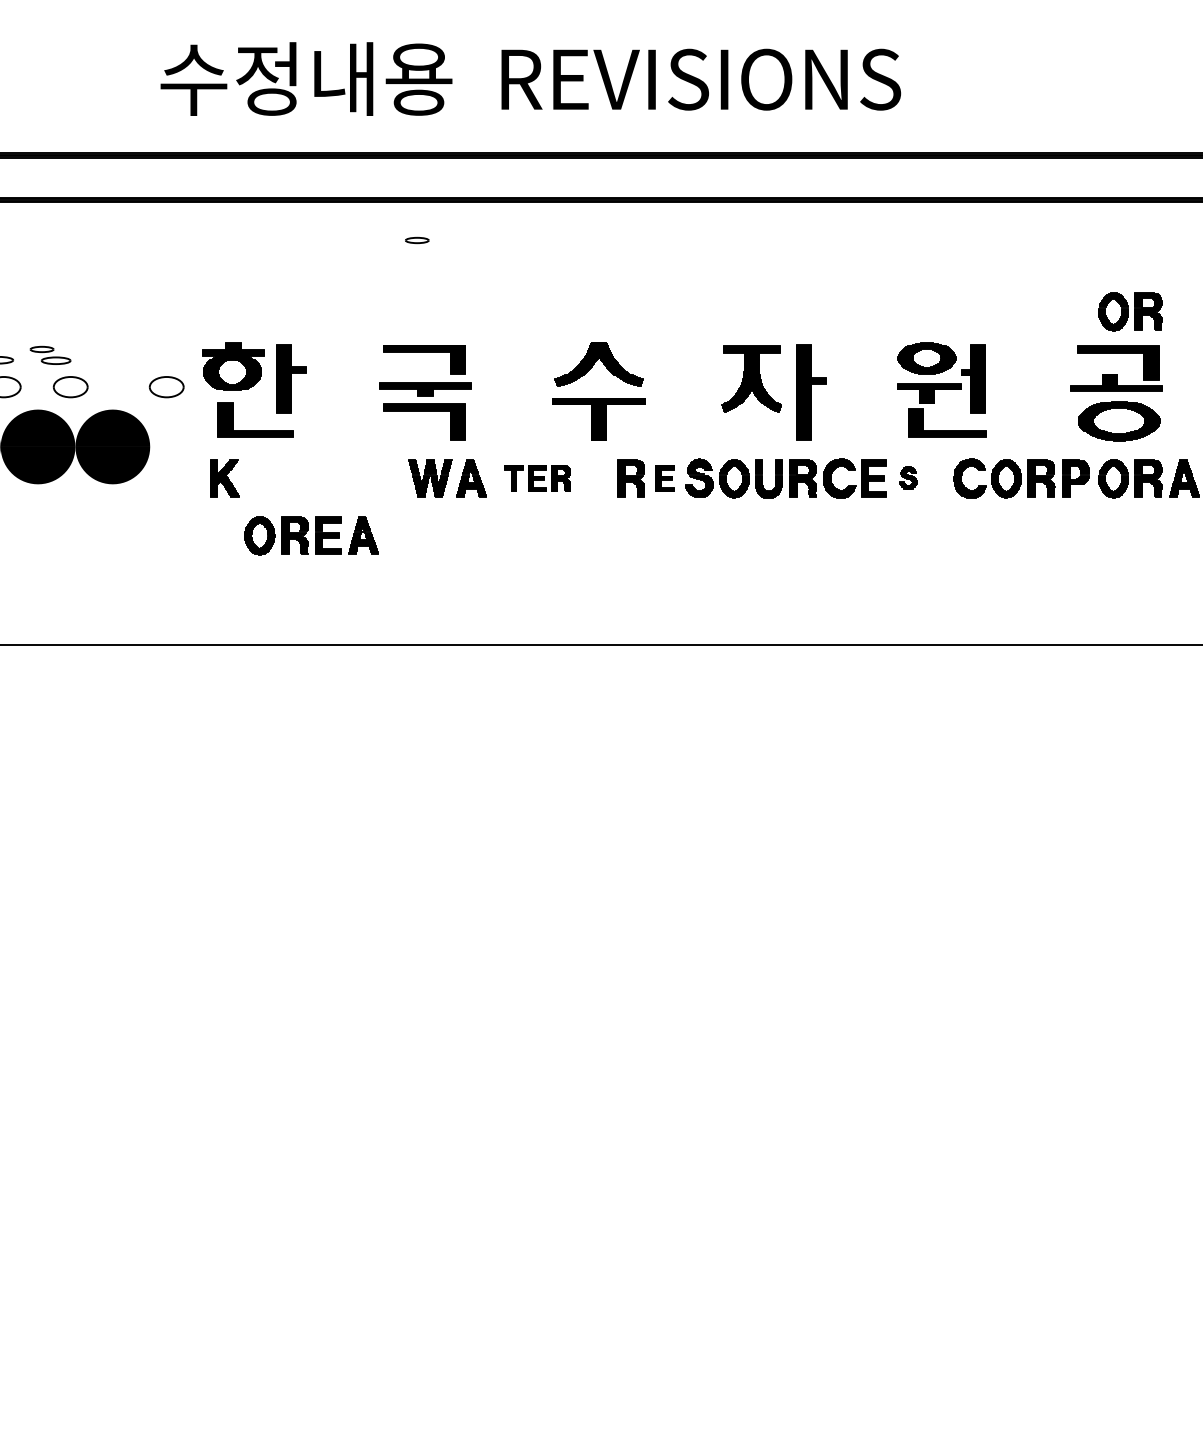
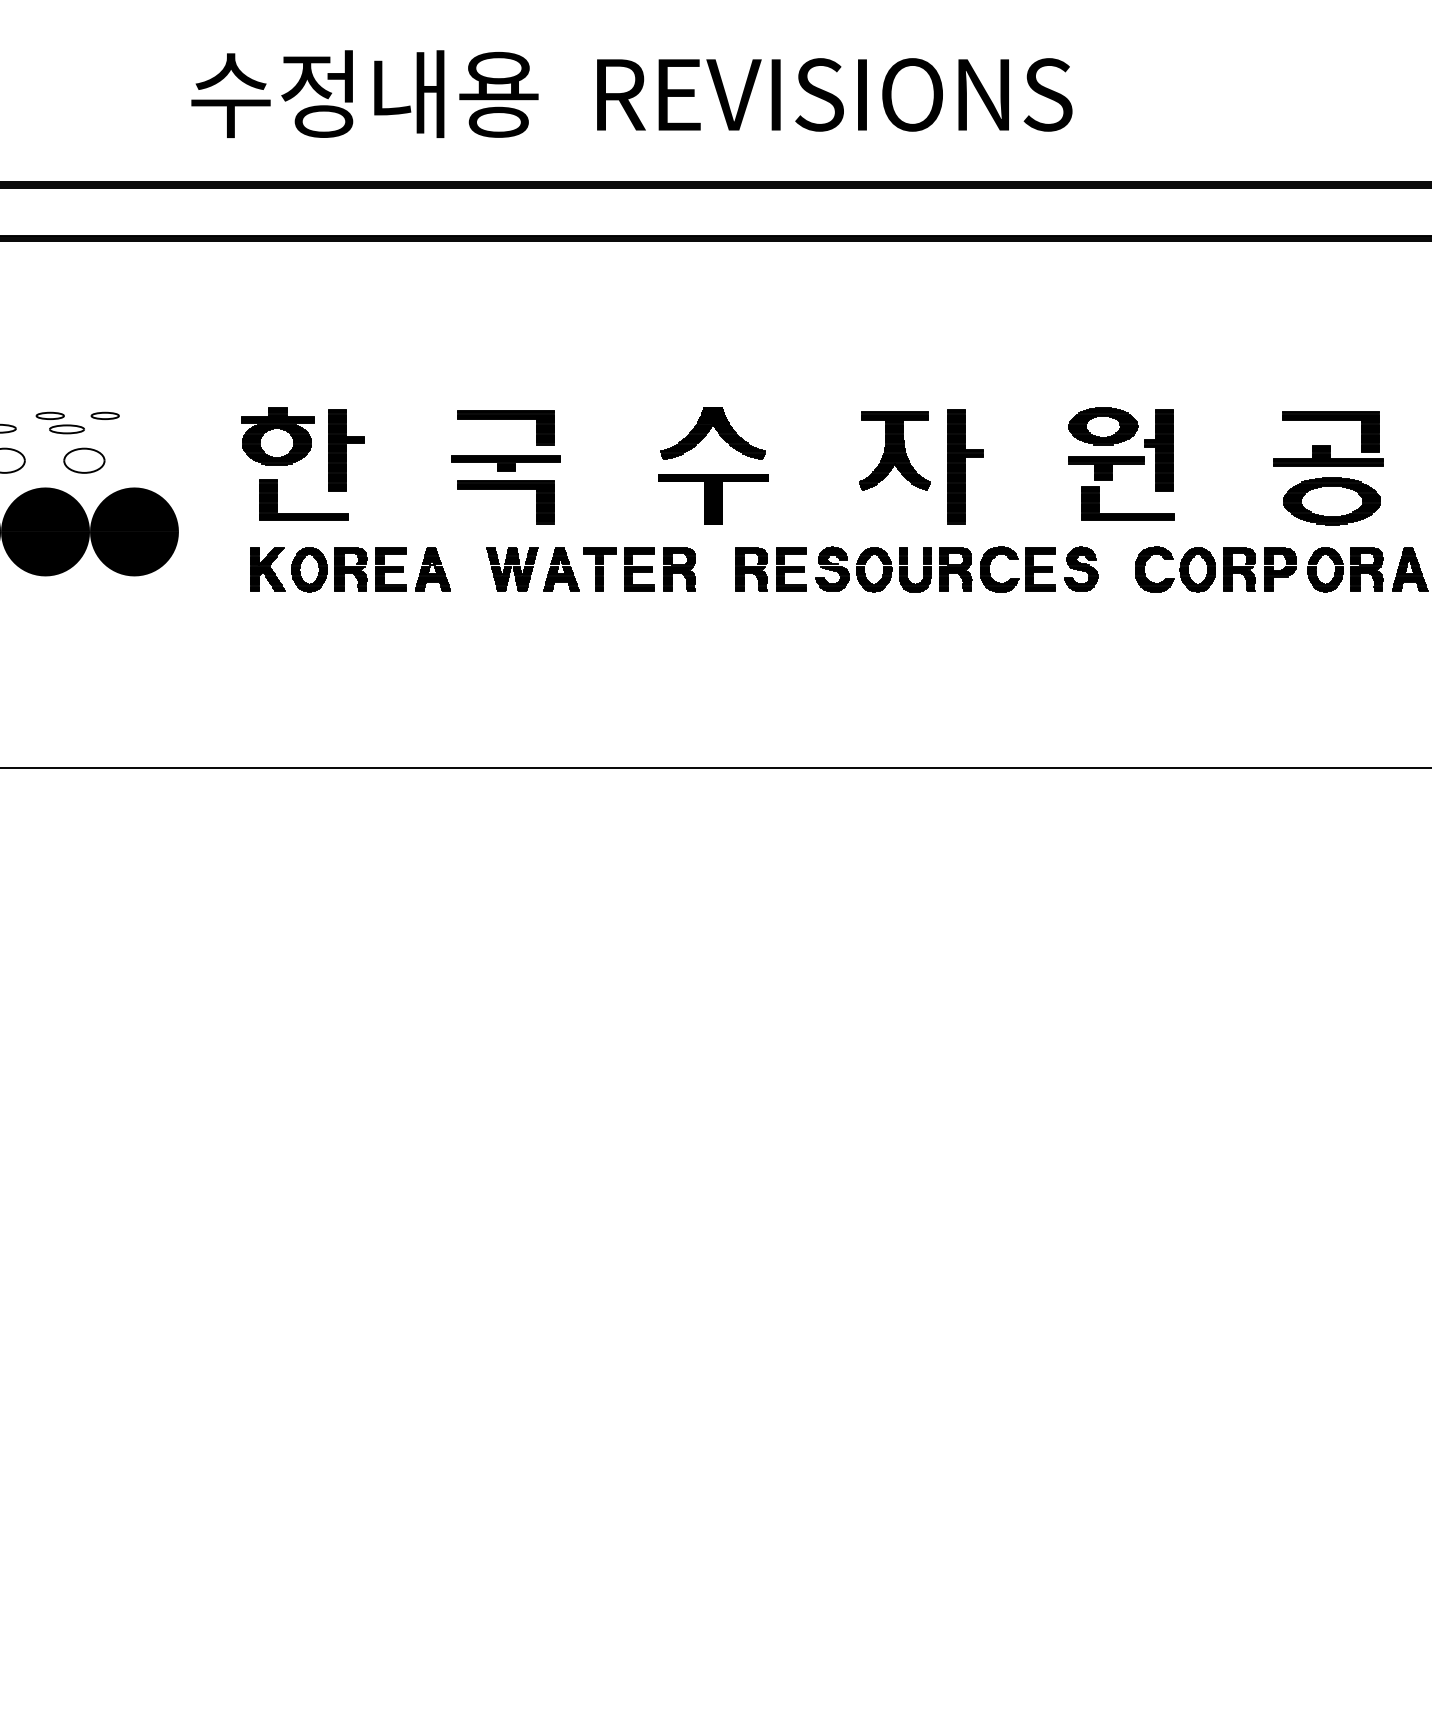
part: (417, 240) -> (105, 415), moved
part: (1130, 311) -> (1345, 370), removed
part: (166, 387) -> (198, 461), removed
part: (908, 477) -> (1081, 568), size x1.67
part: (537, 478) -> (639, 569), size x1.43
part: (664, 478) -> (790, 569), size x1.43
part: (311, 535) -> (370, 569), moved

